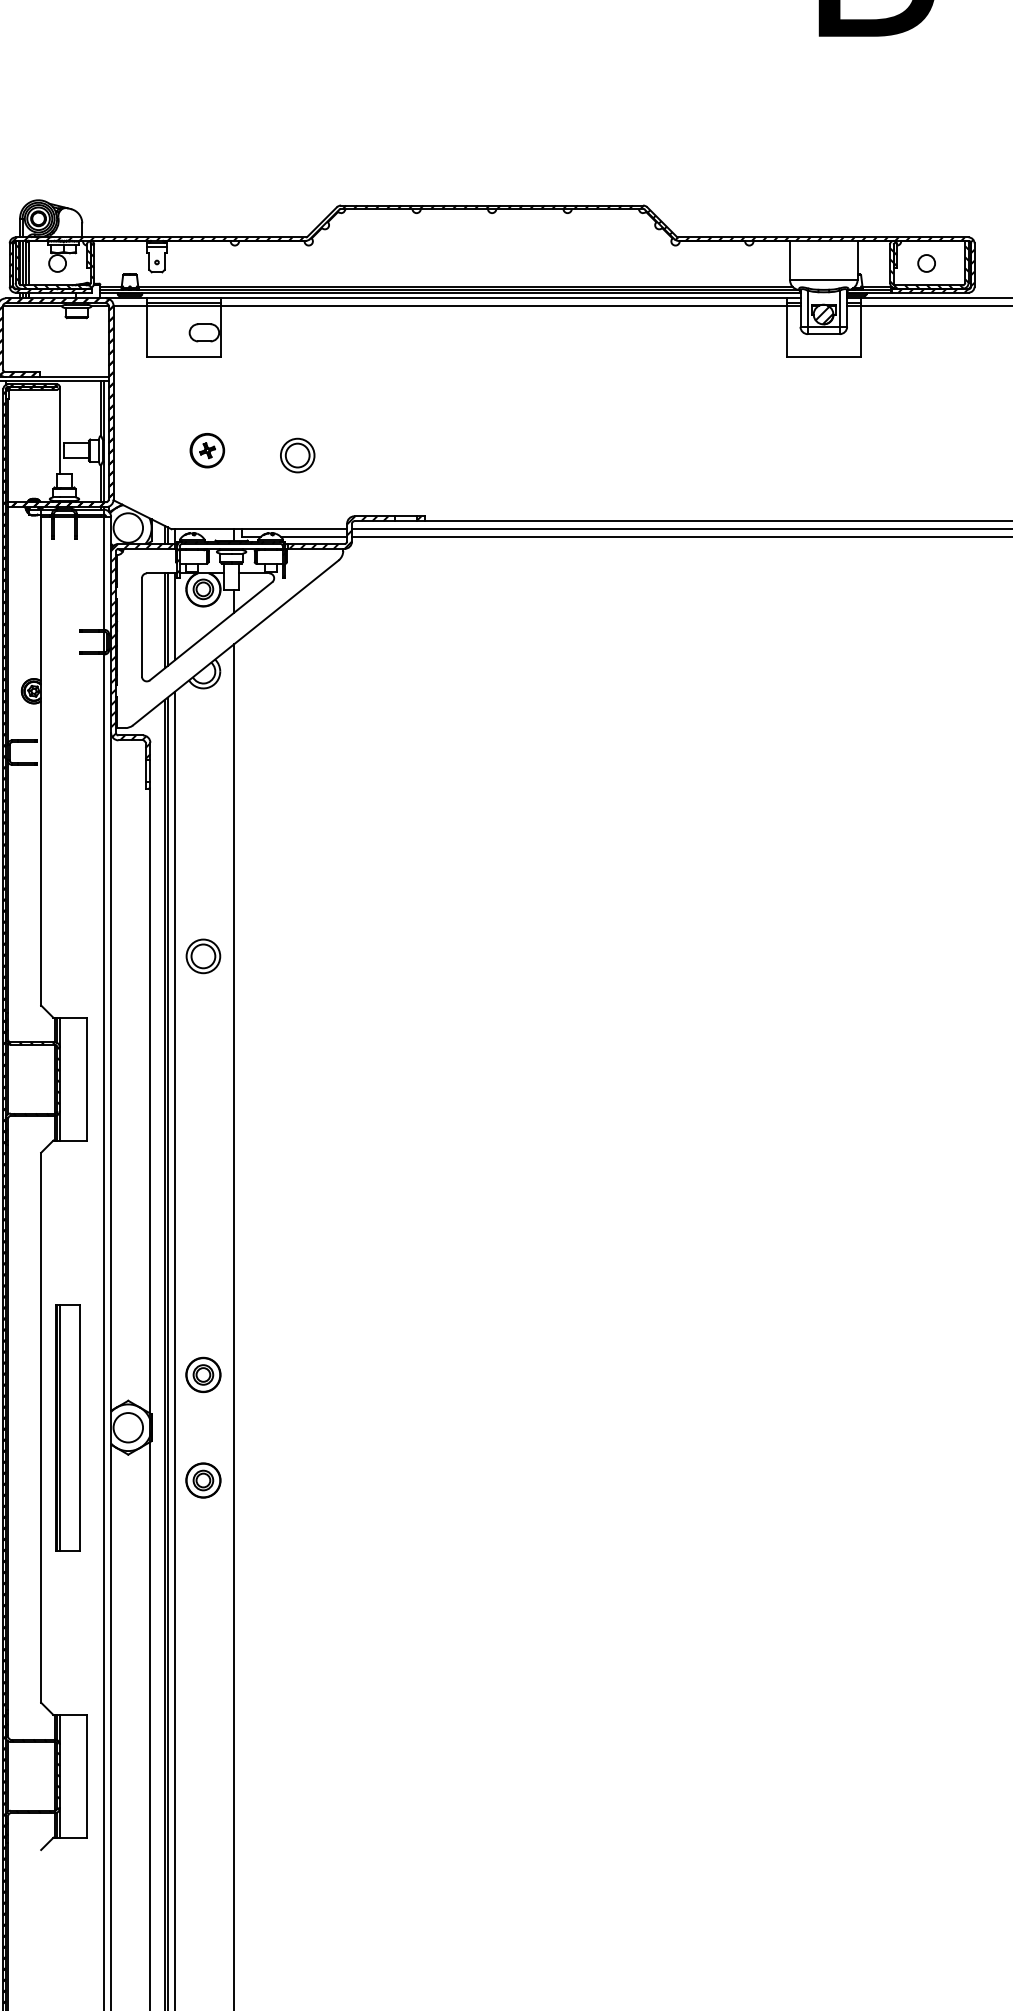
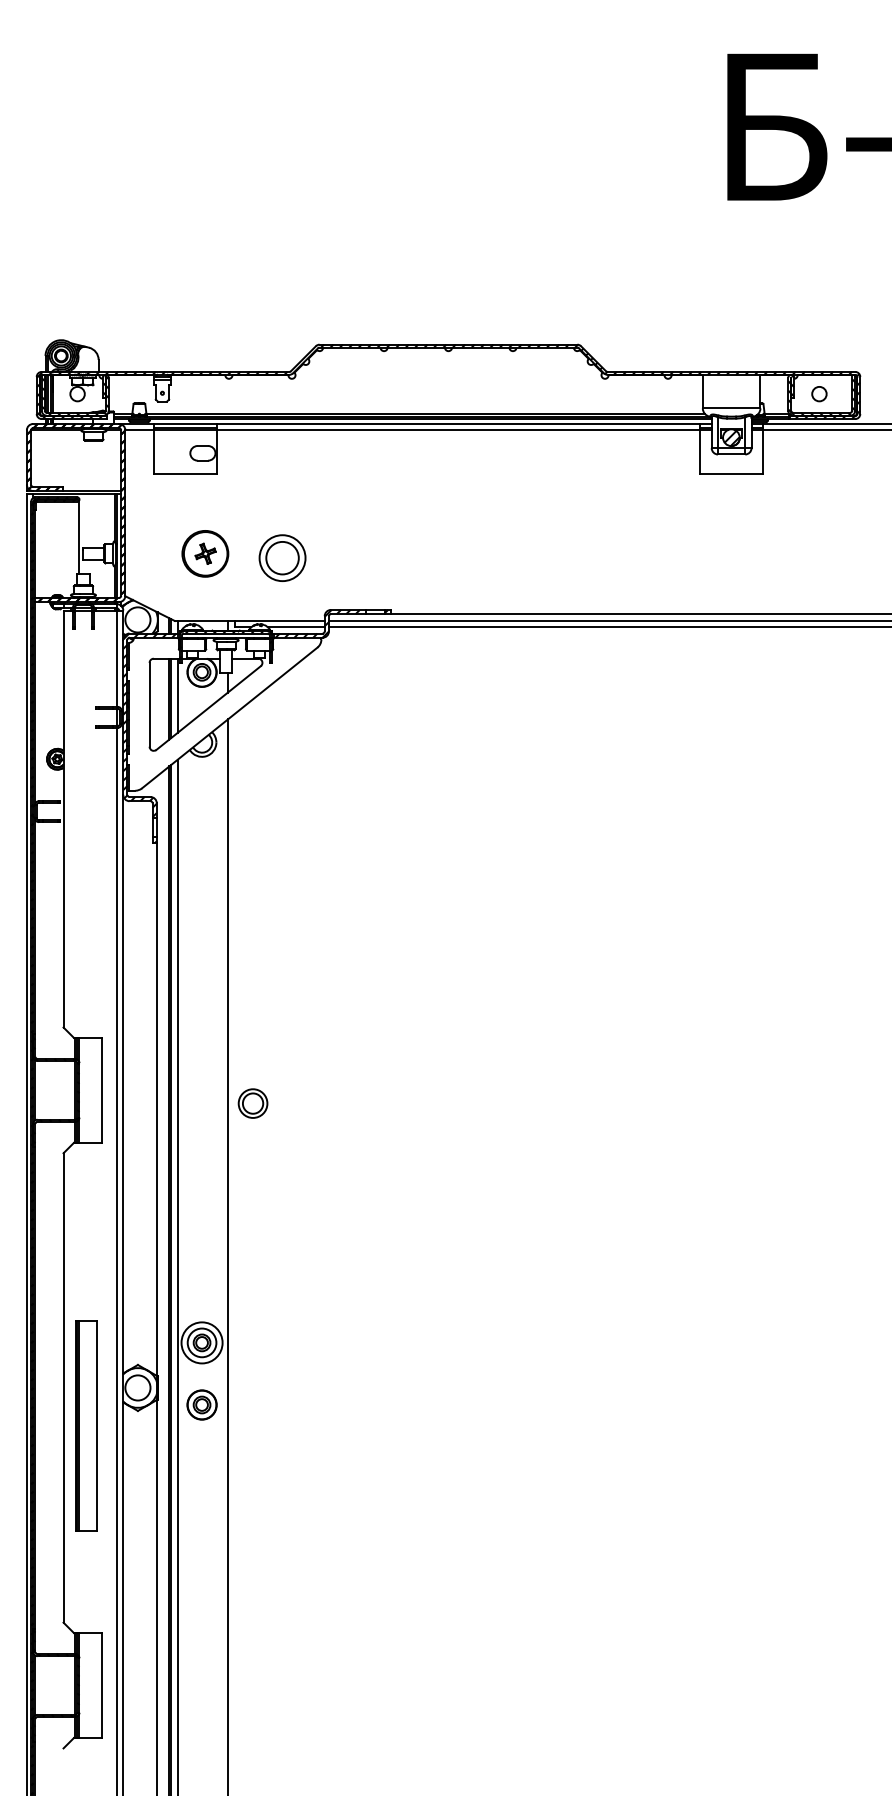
part: (207, 450) -> (205, 553), size x1.6
part: (297, 454) -> (282, 557), size x1.6
part: (202, 956) -> (252, 1103), moved
circle: (202, 1374) -> (201, 1342), size x1.4
part: (68, 1427) -> (86, 1425), moved
part: (202, 1479) -> (201, 1404), moved

